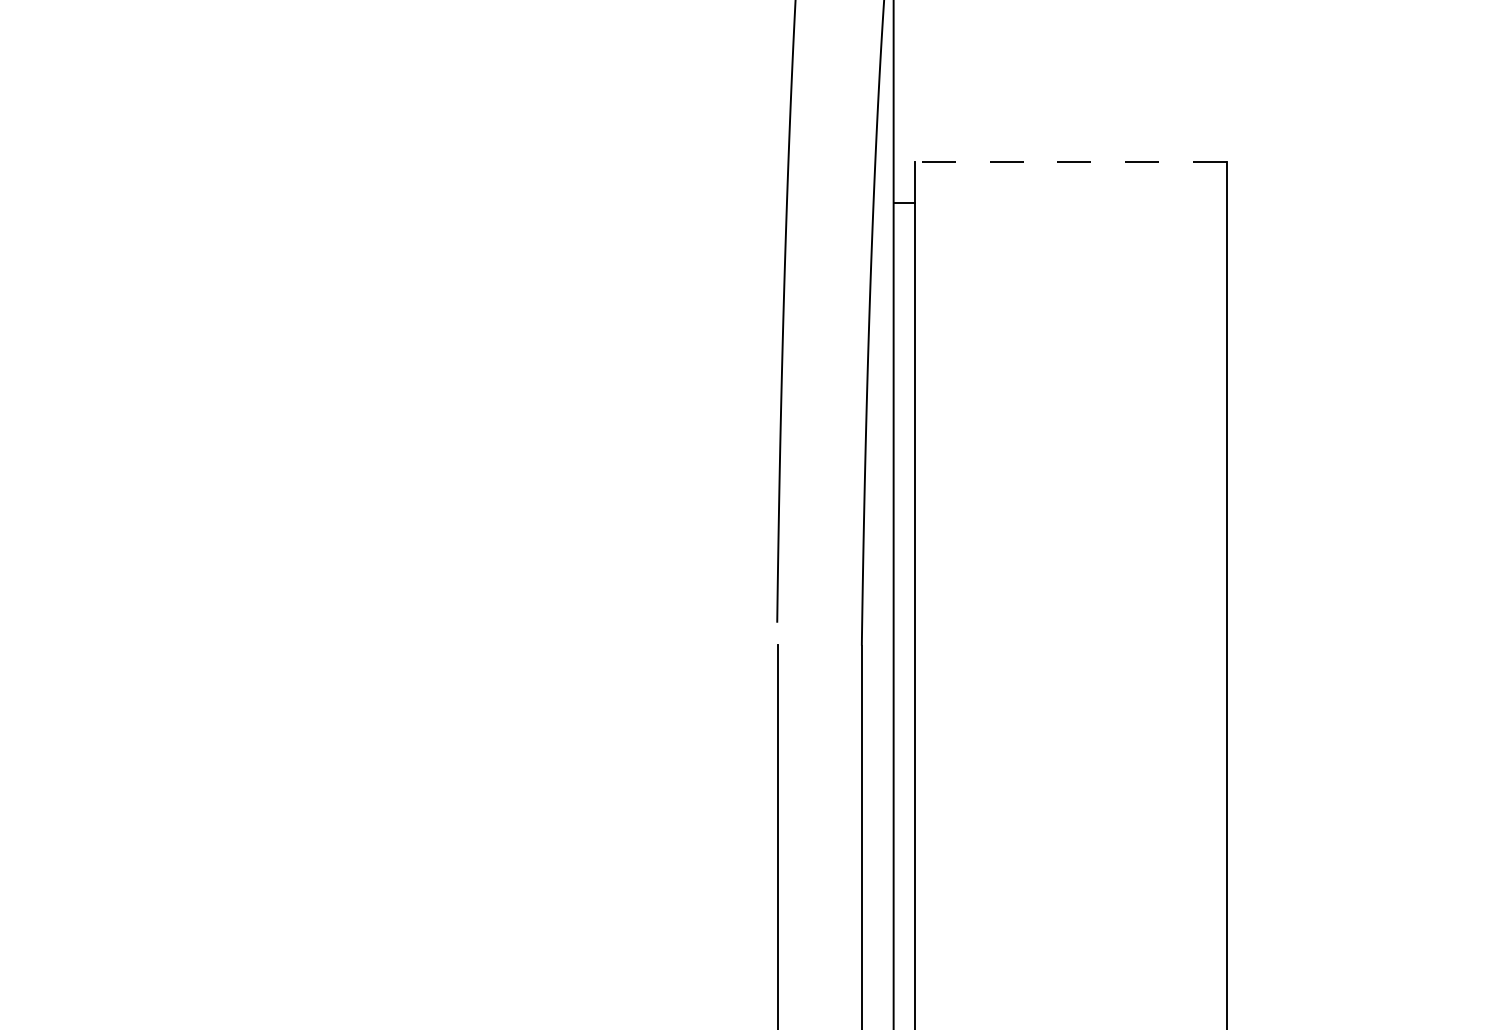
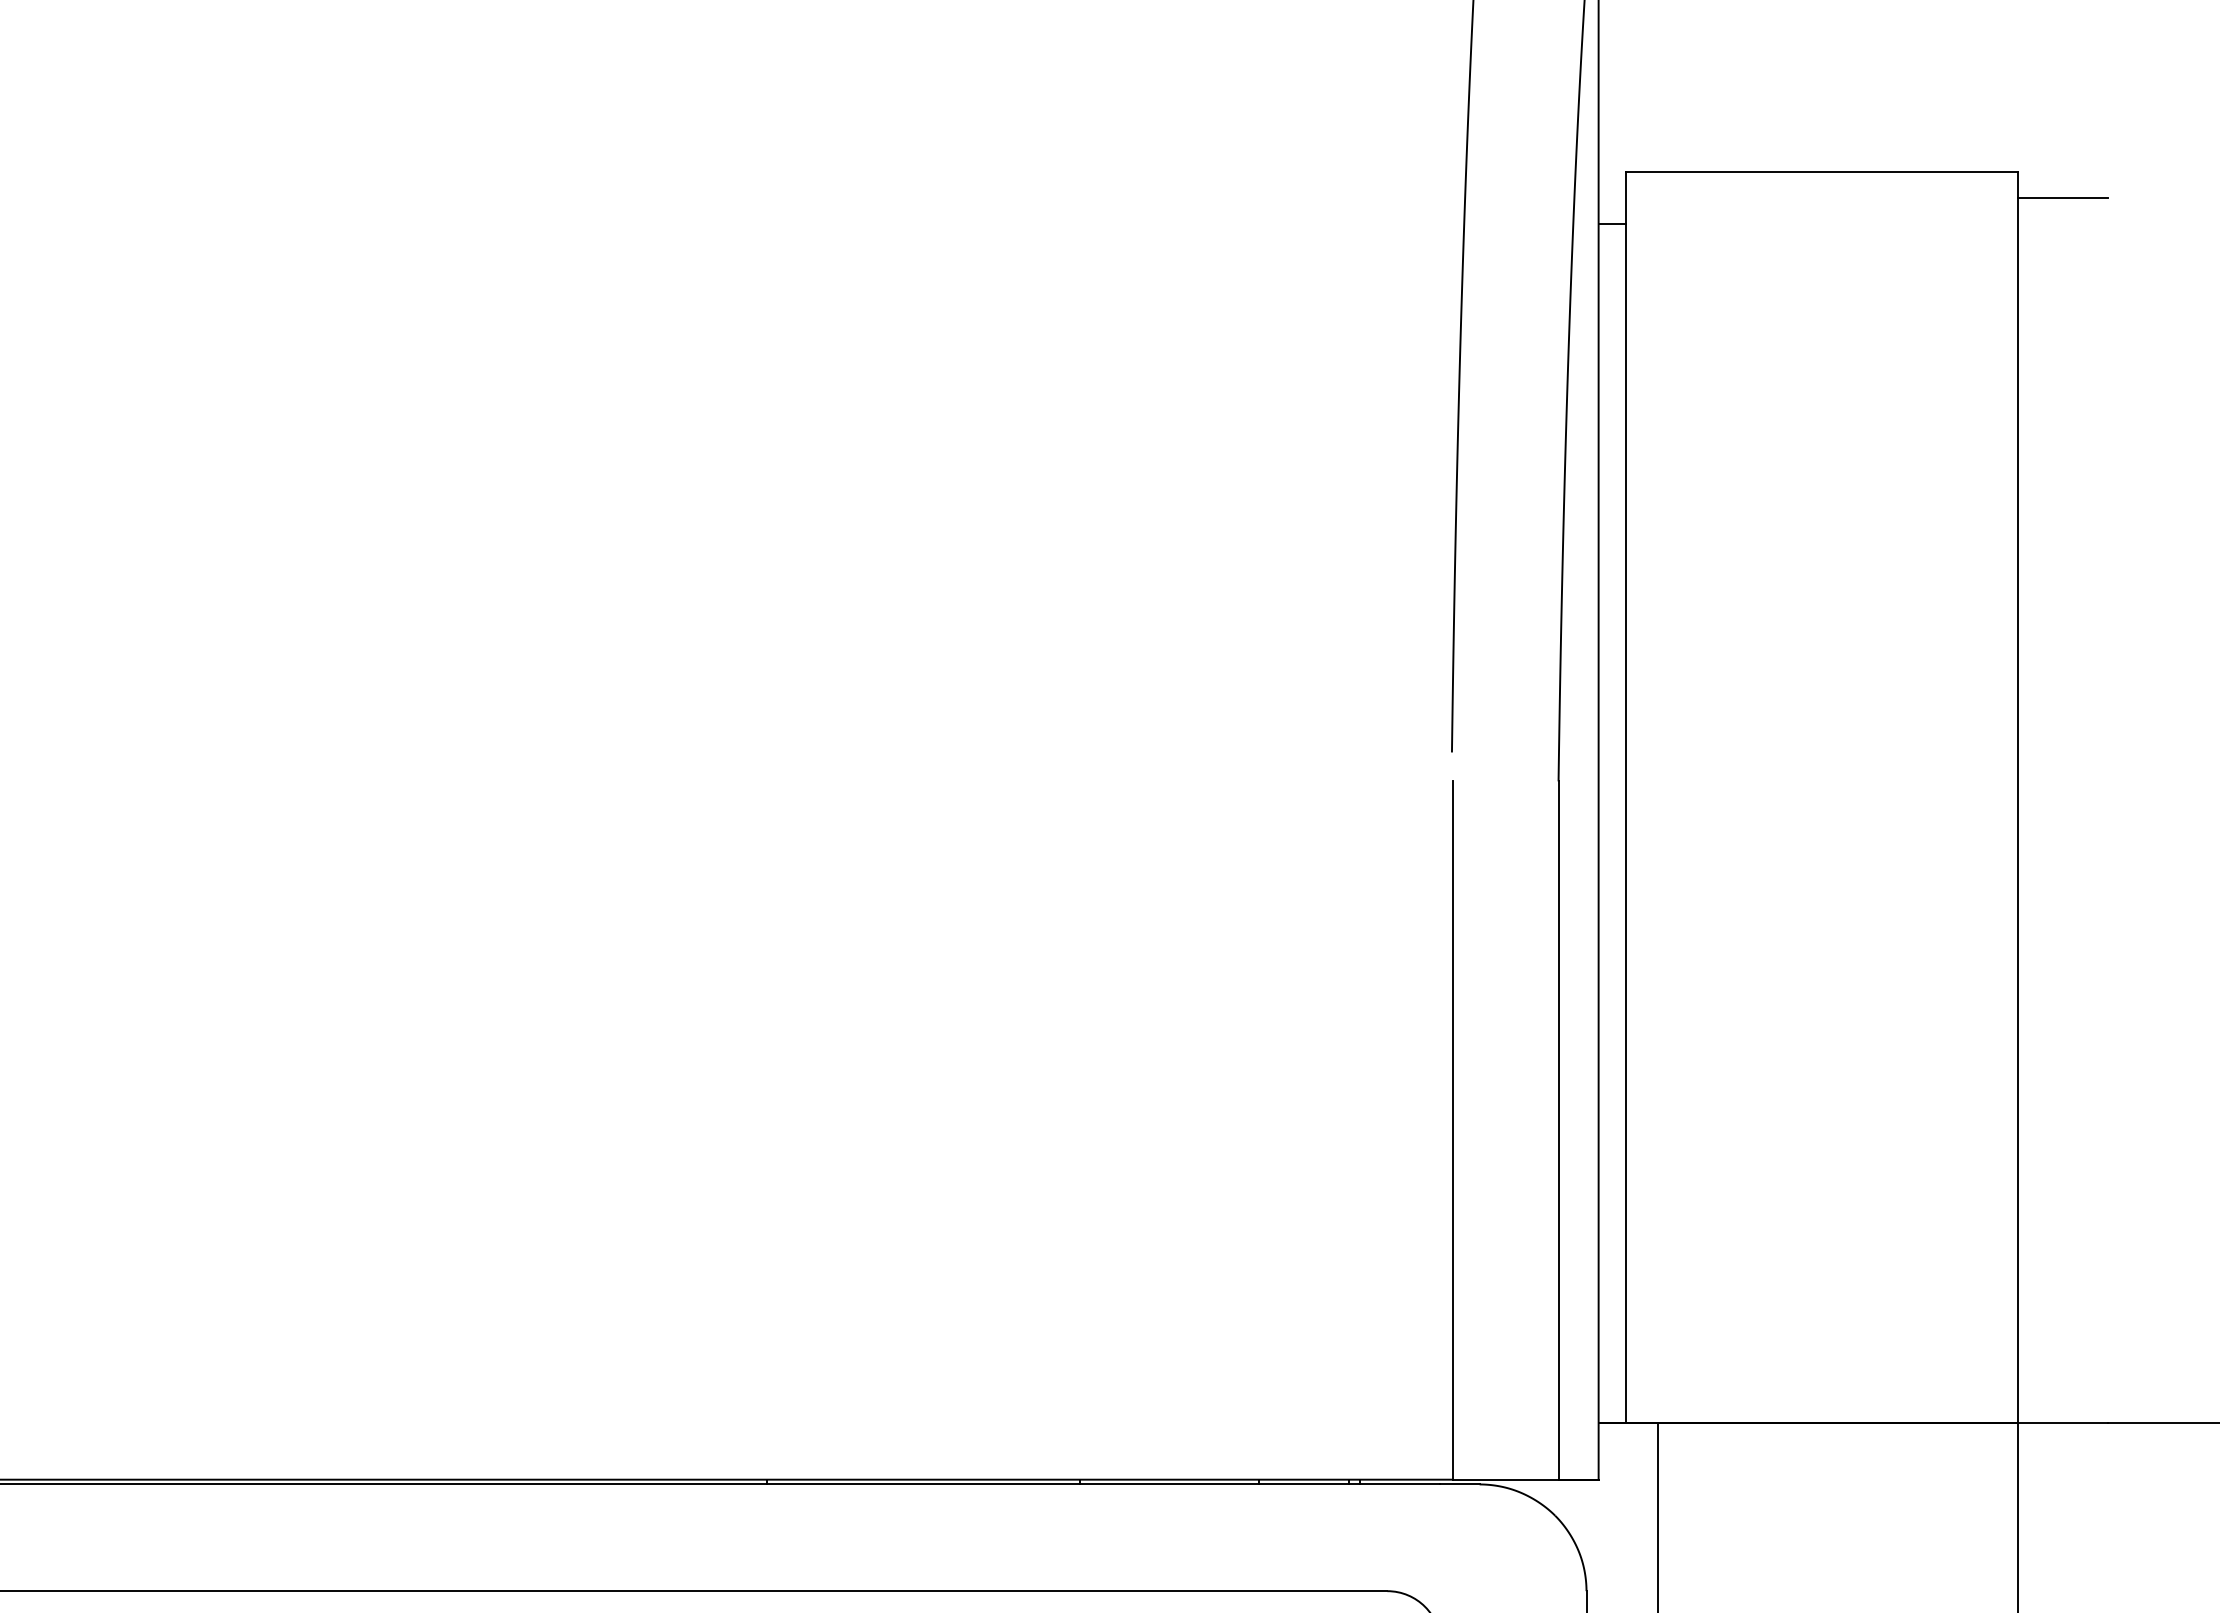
line: (1070, 162) -> (1821, 172), dashed -> solid
line: (1262, 182) -> (2063, 197), added

